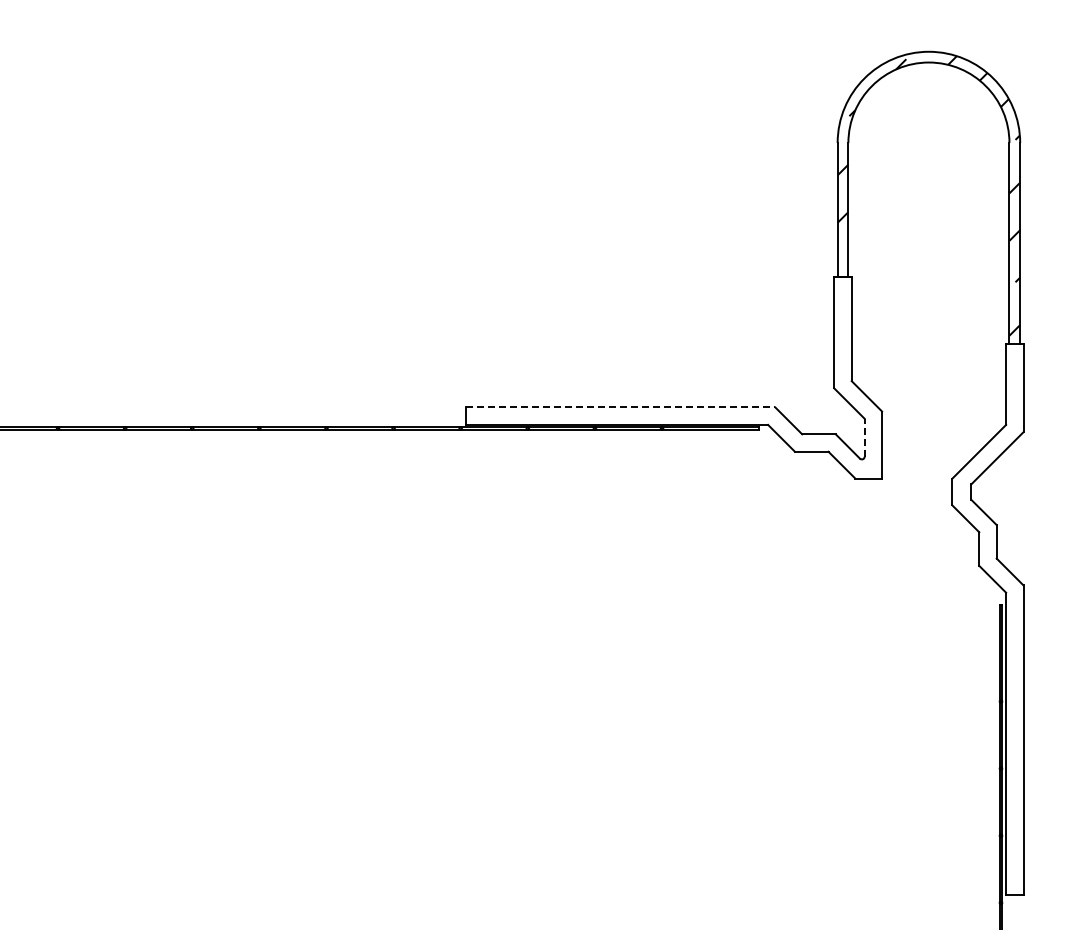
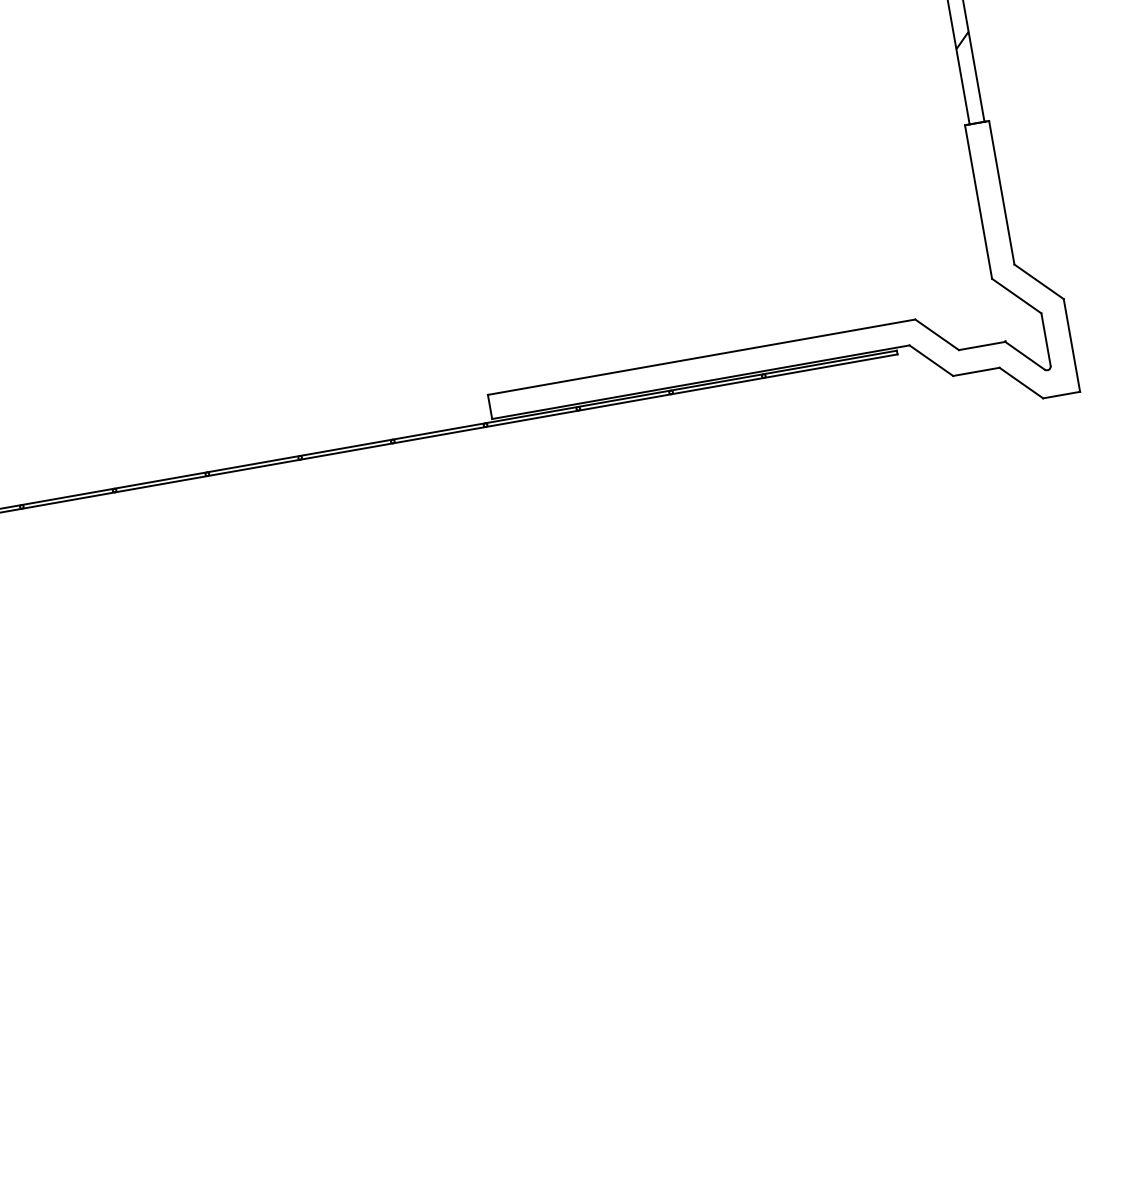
line: (620, 407) -> (701, 357), dashed -> solid
line: (864, 437) -> (1045, 339), dashed -> solid

